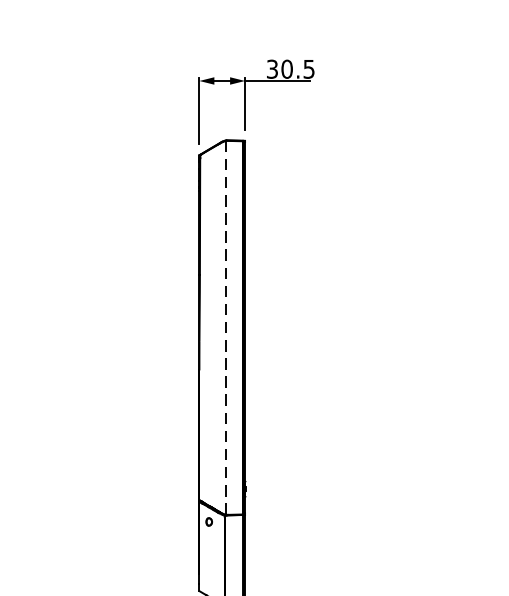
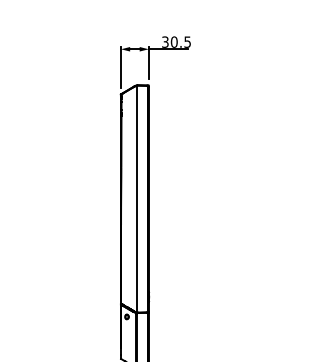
line: (224, 326) -> (136, 198), dashed -> solid

